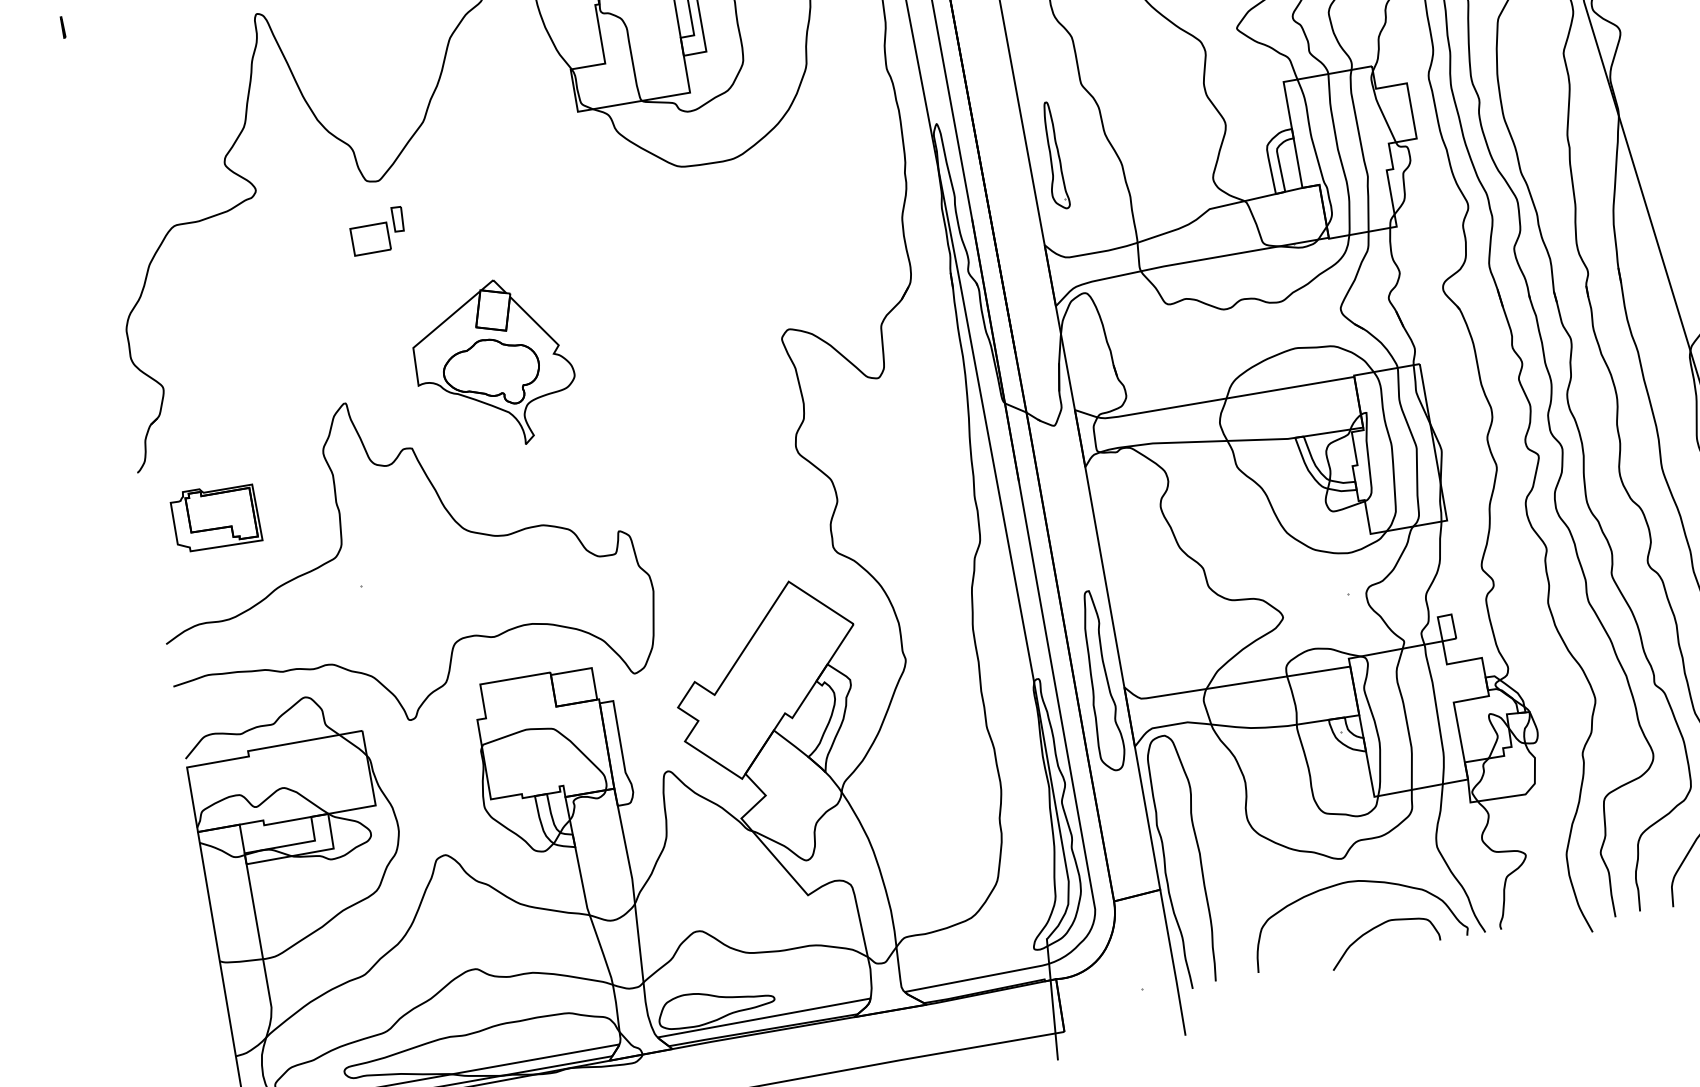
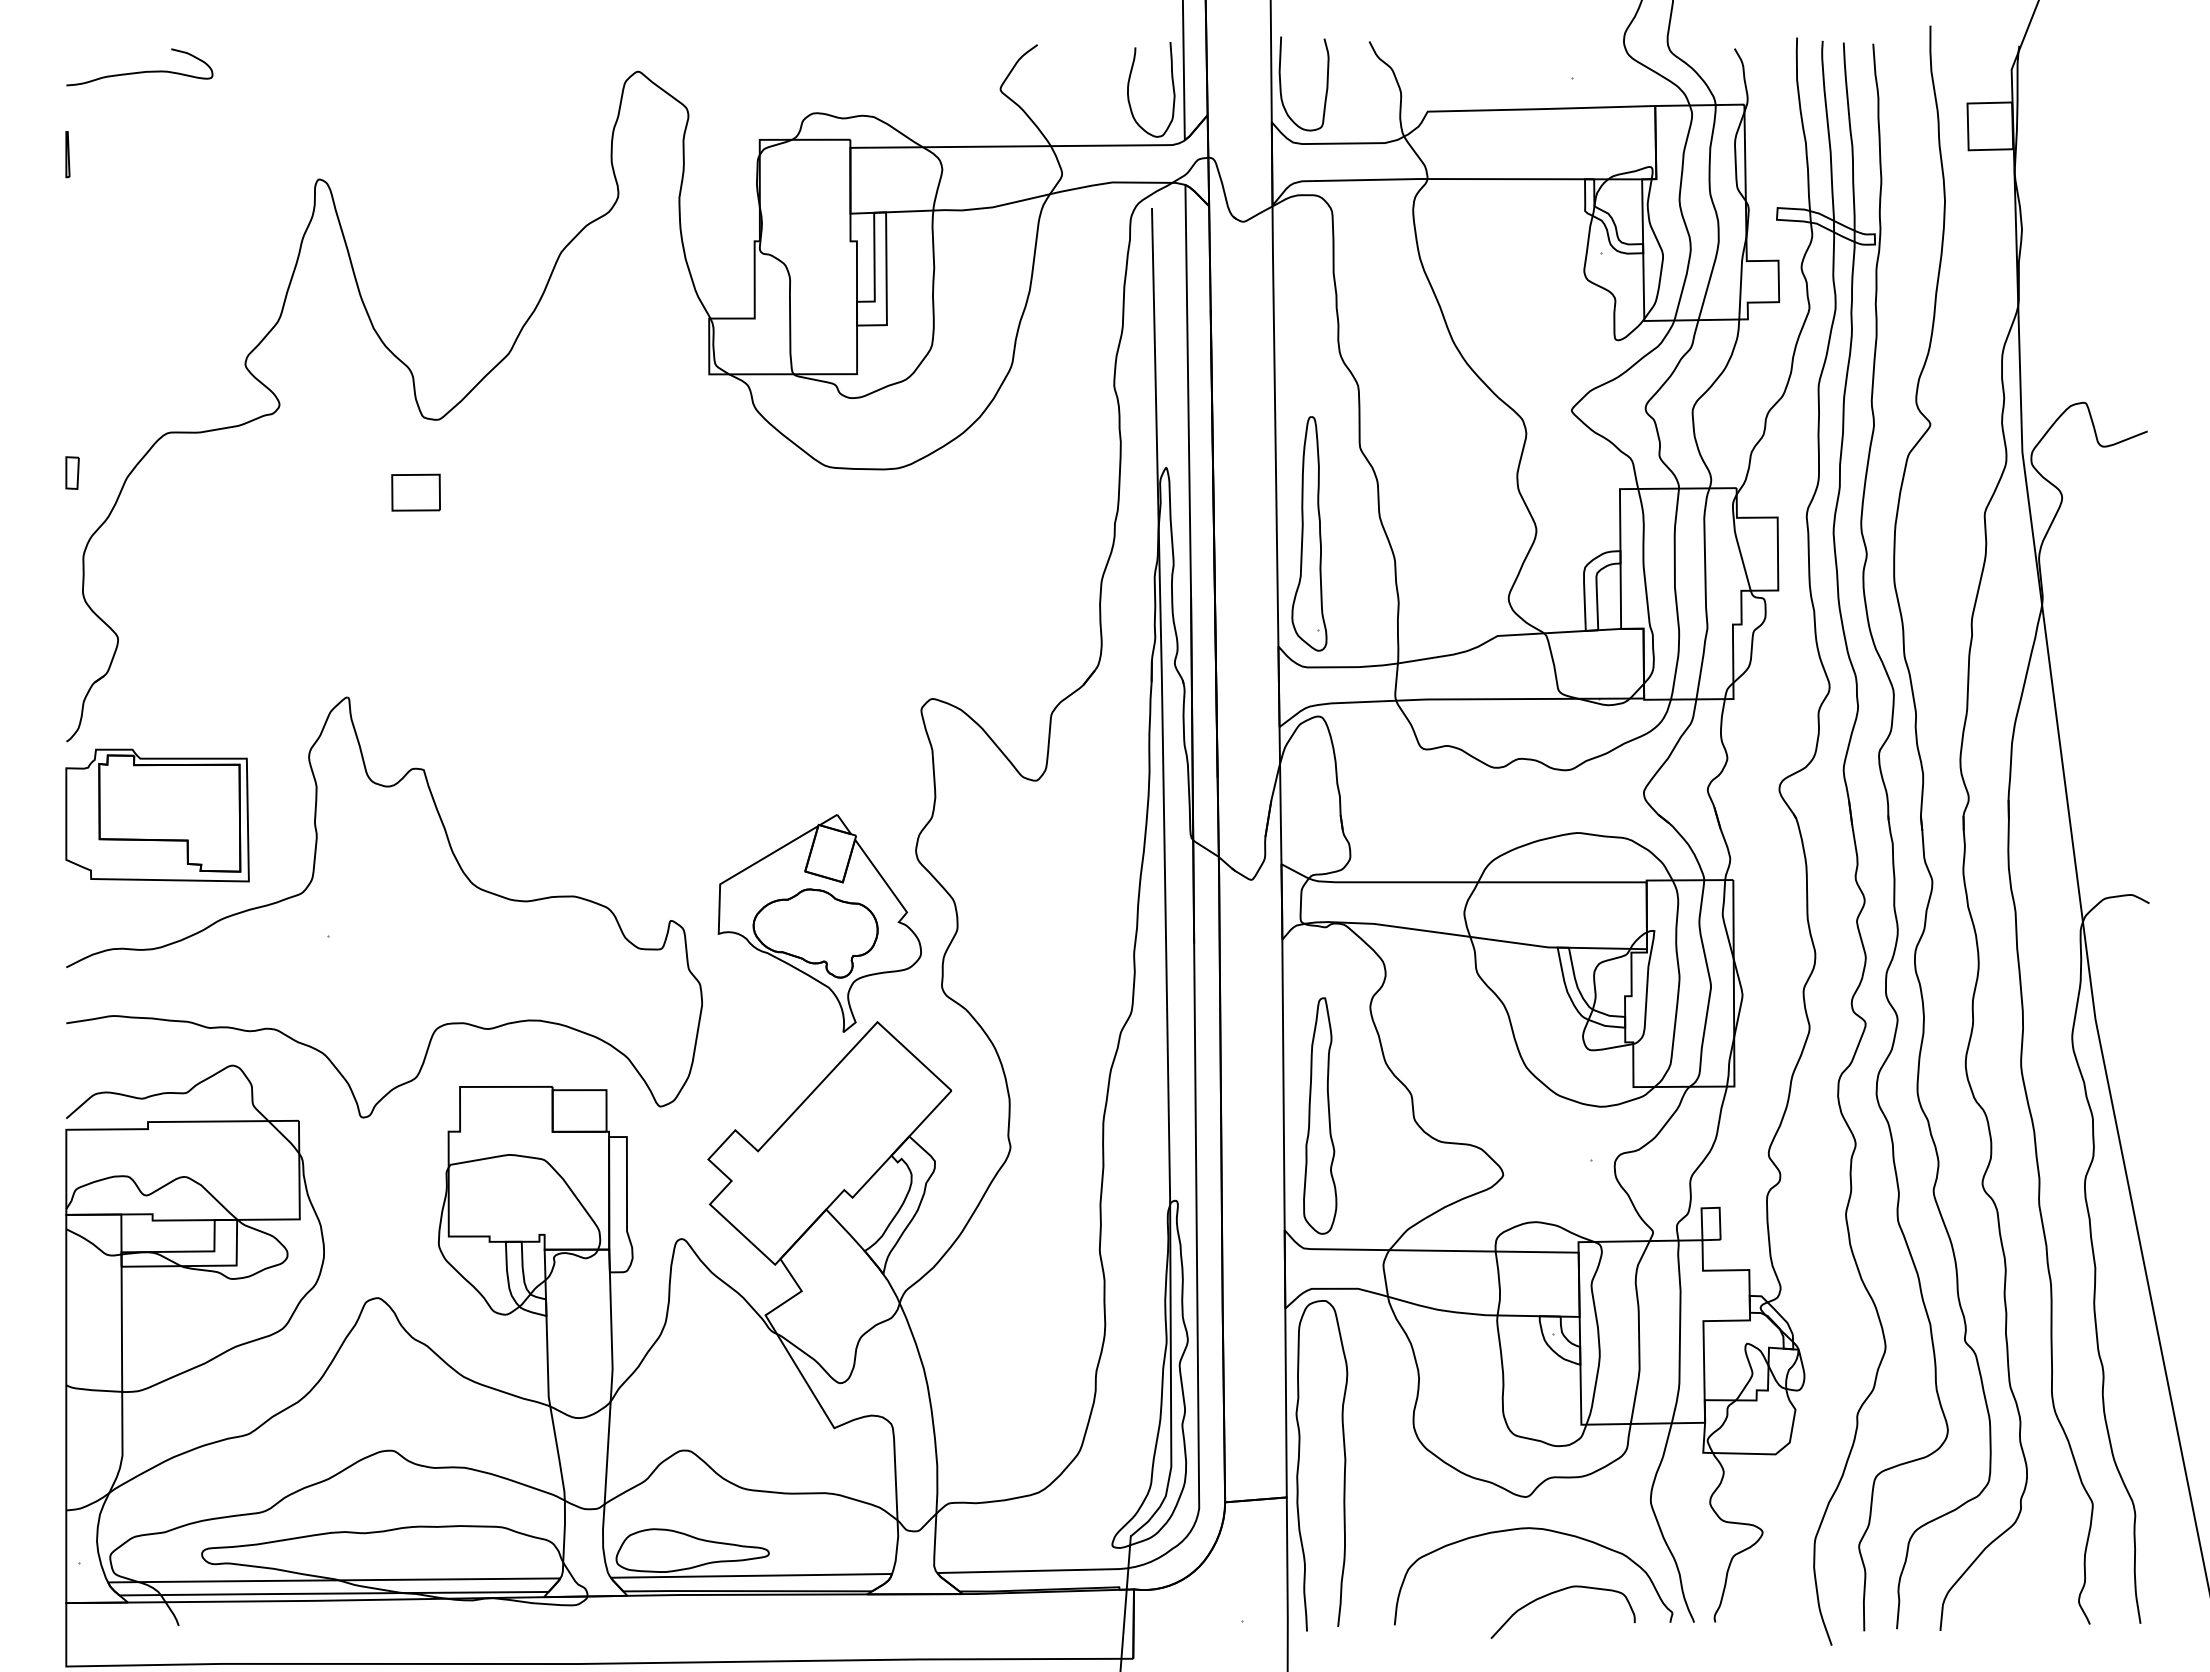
part: (62, 27) -> (67, 154), size x1.67
part: (1053, 155) -> (1309, 533), size x1.67
part: (398, 218) -> (72, 472), moved
part: (493, 364) -> (819, 923), moved
part: (215, 517) -> (157, 815), size x1.67
part: (1100, 680) -> (1320, 1115), moved

